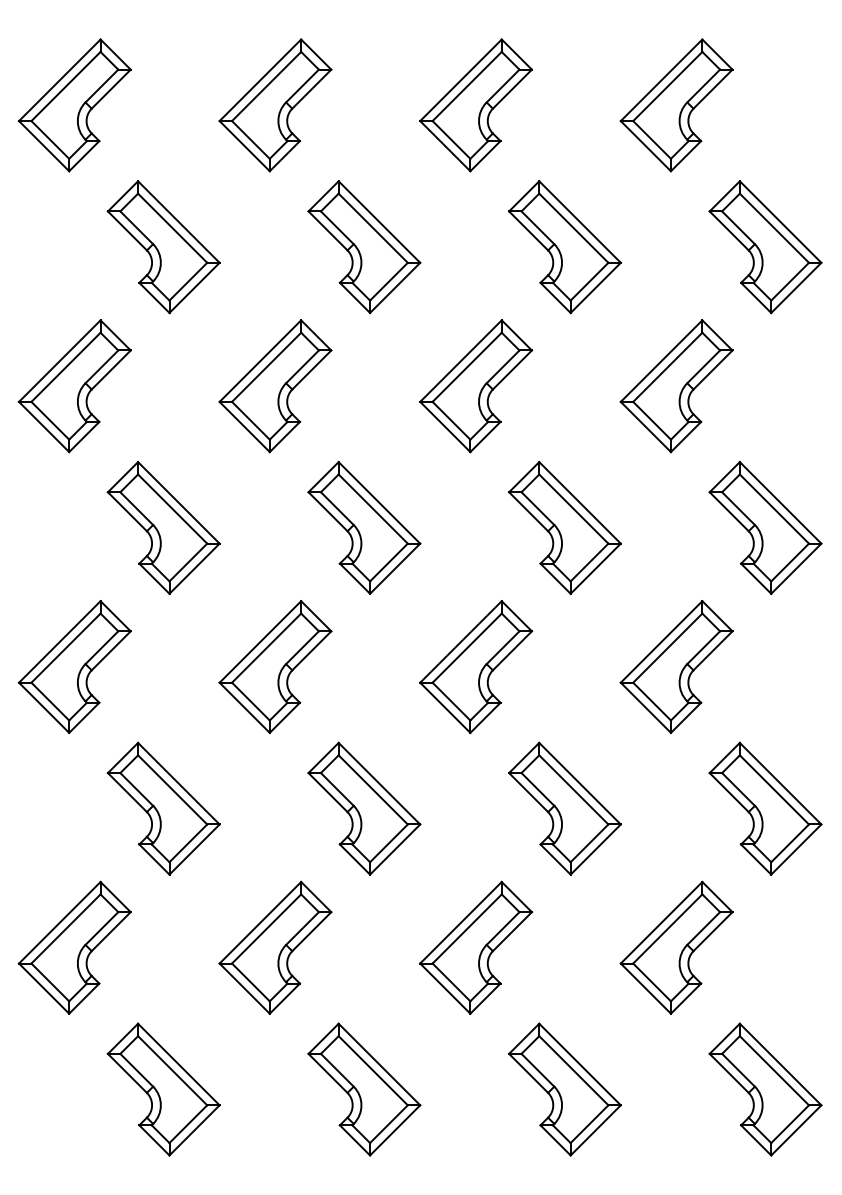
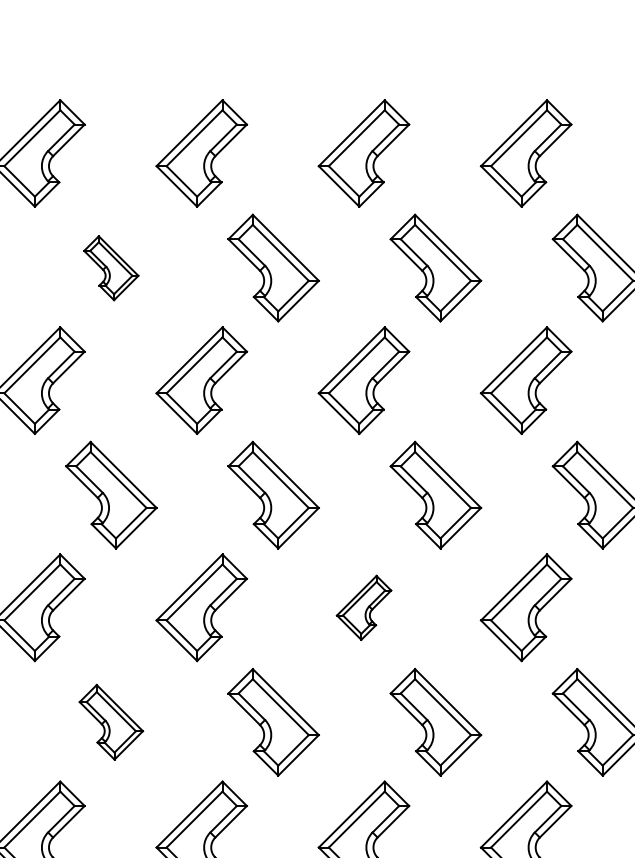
part: (163, 247) -> (111, 268), size x0.6
part: (476, 667) -> (364, 608), size x0.6
part: (163, 808) -> (111, 722), size x0.7

